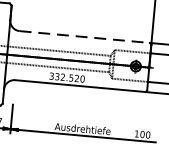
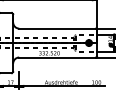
line: (86, 37) -> (58, 28), dashed -> solid

